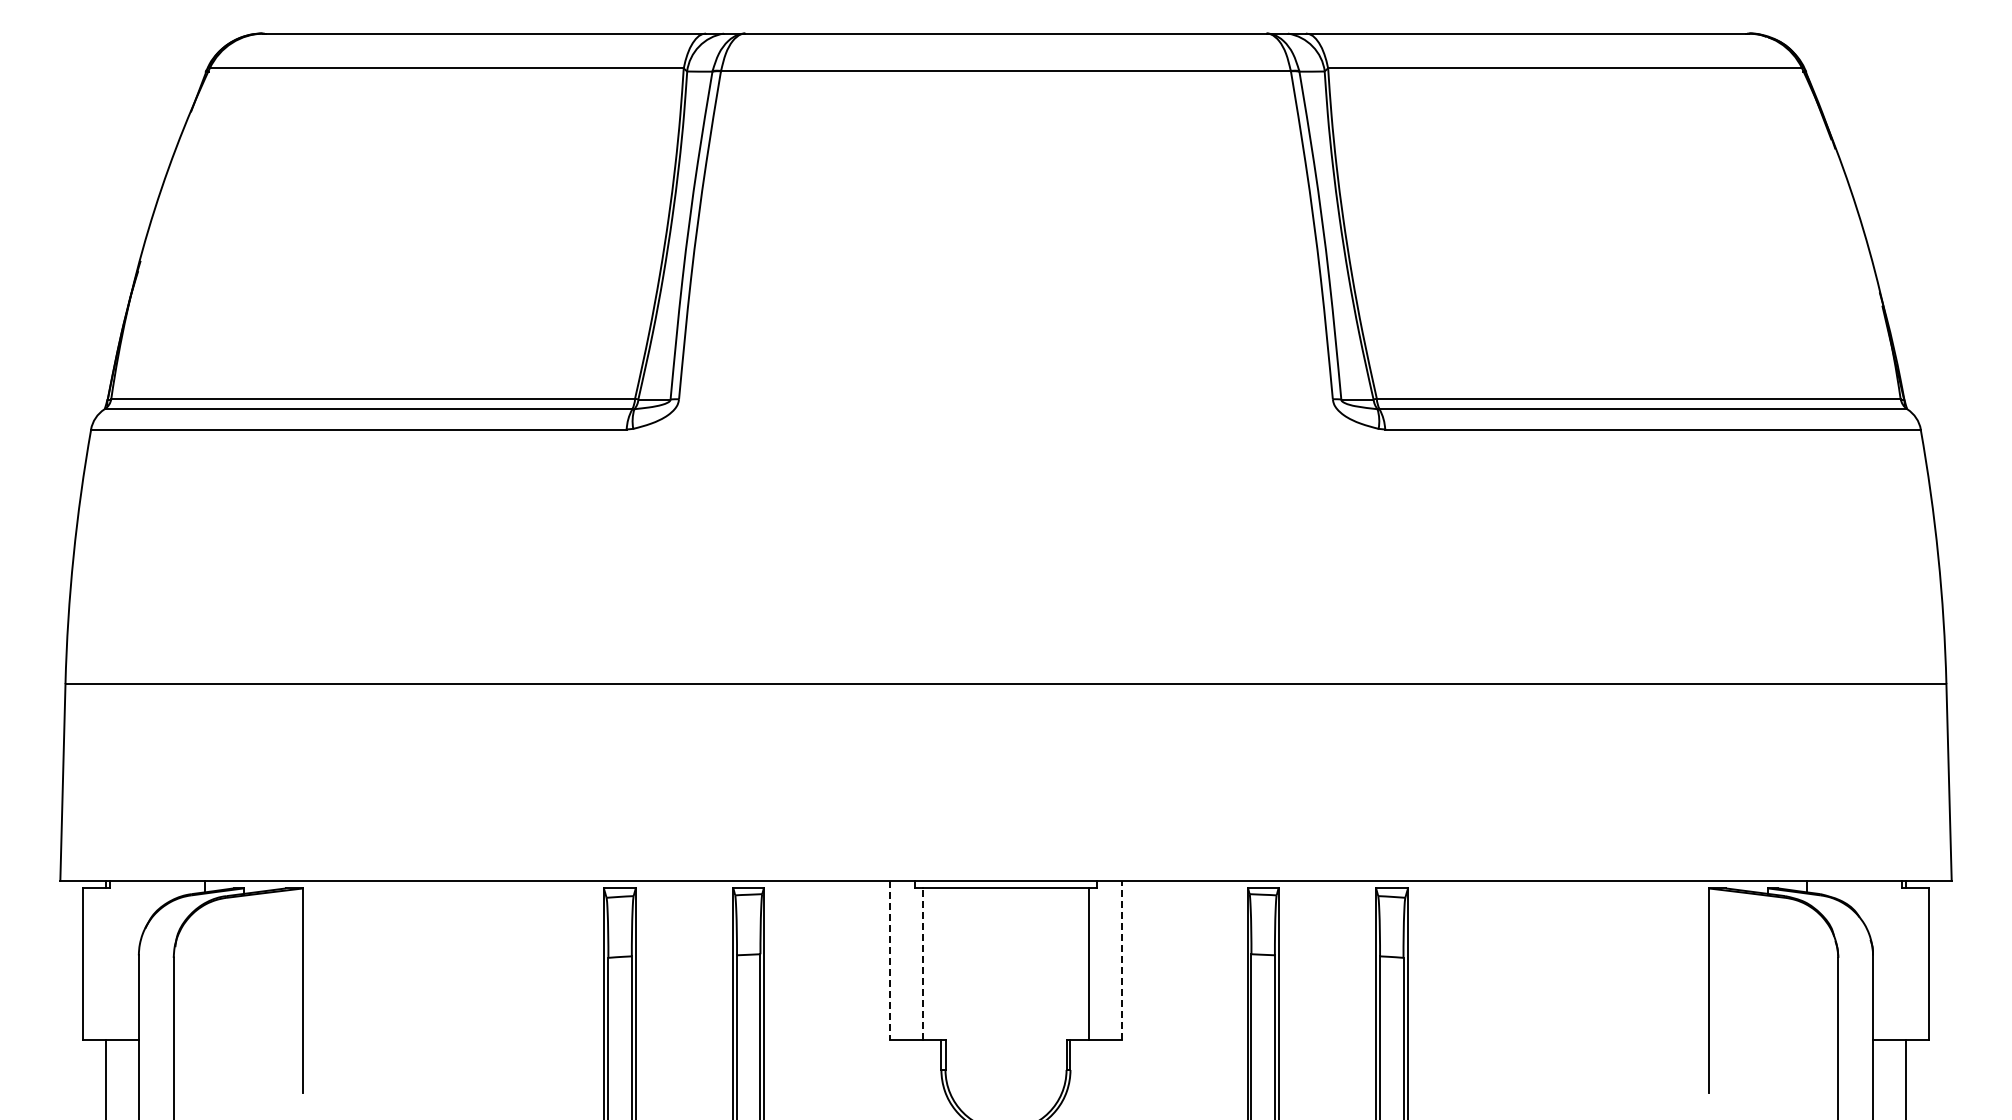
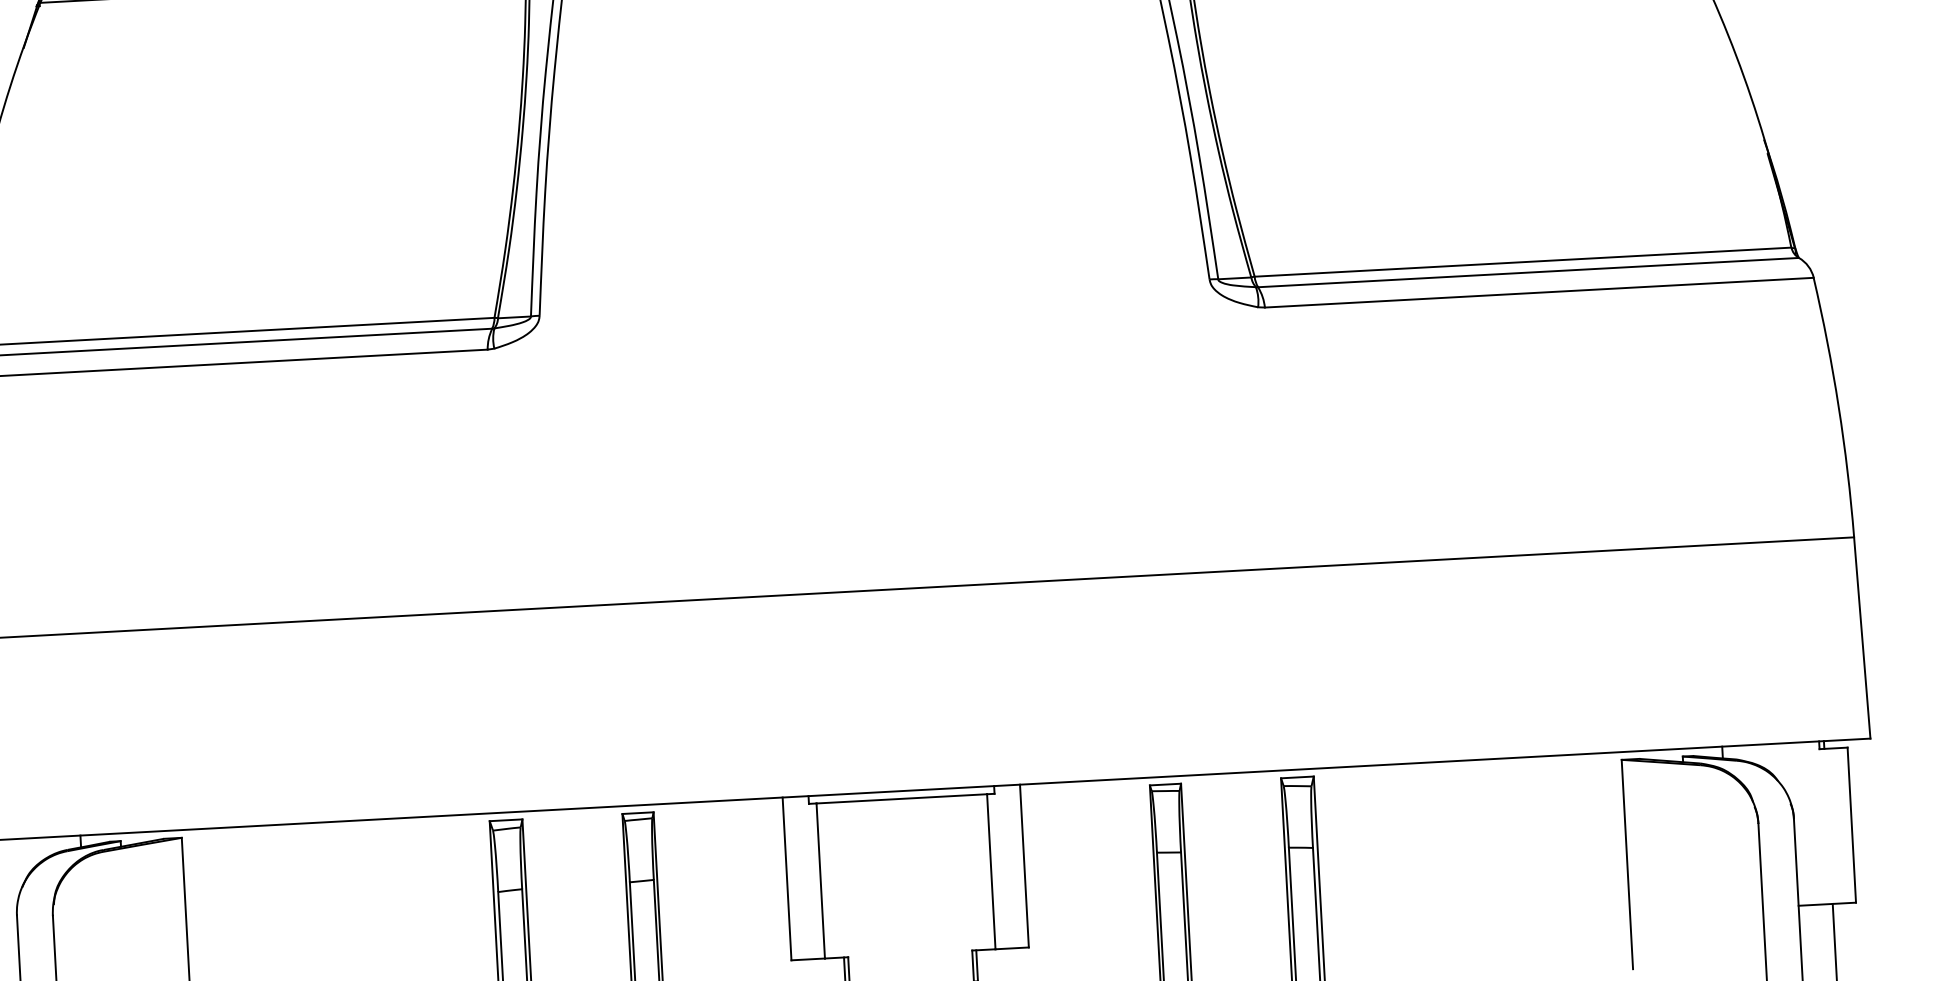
line: (1121, 959) -> (1024, 865), dashed -> solid
line: (890, 960) -> (787, 879), dashed -> solid
line: (922, 964) -> (820, 881), dashed -> solid

